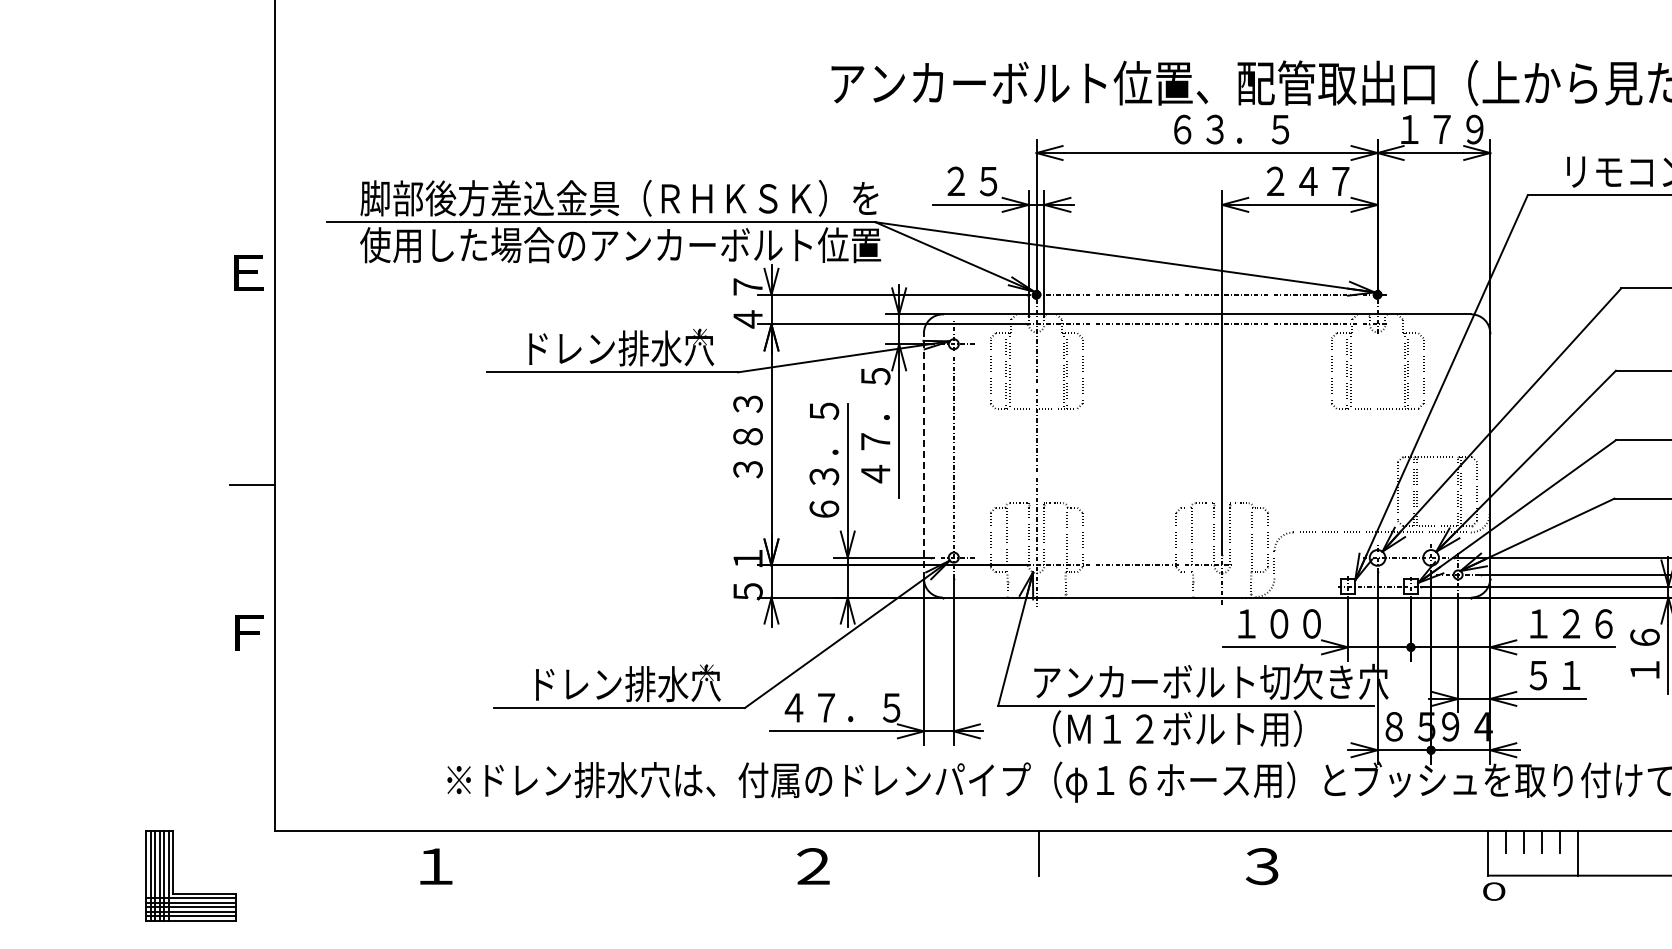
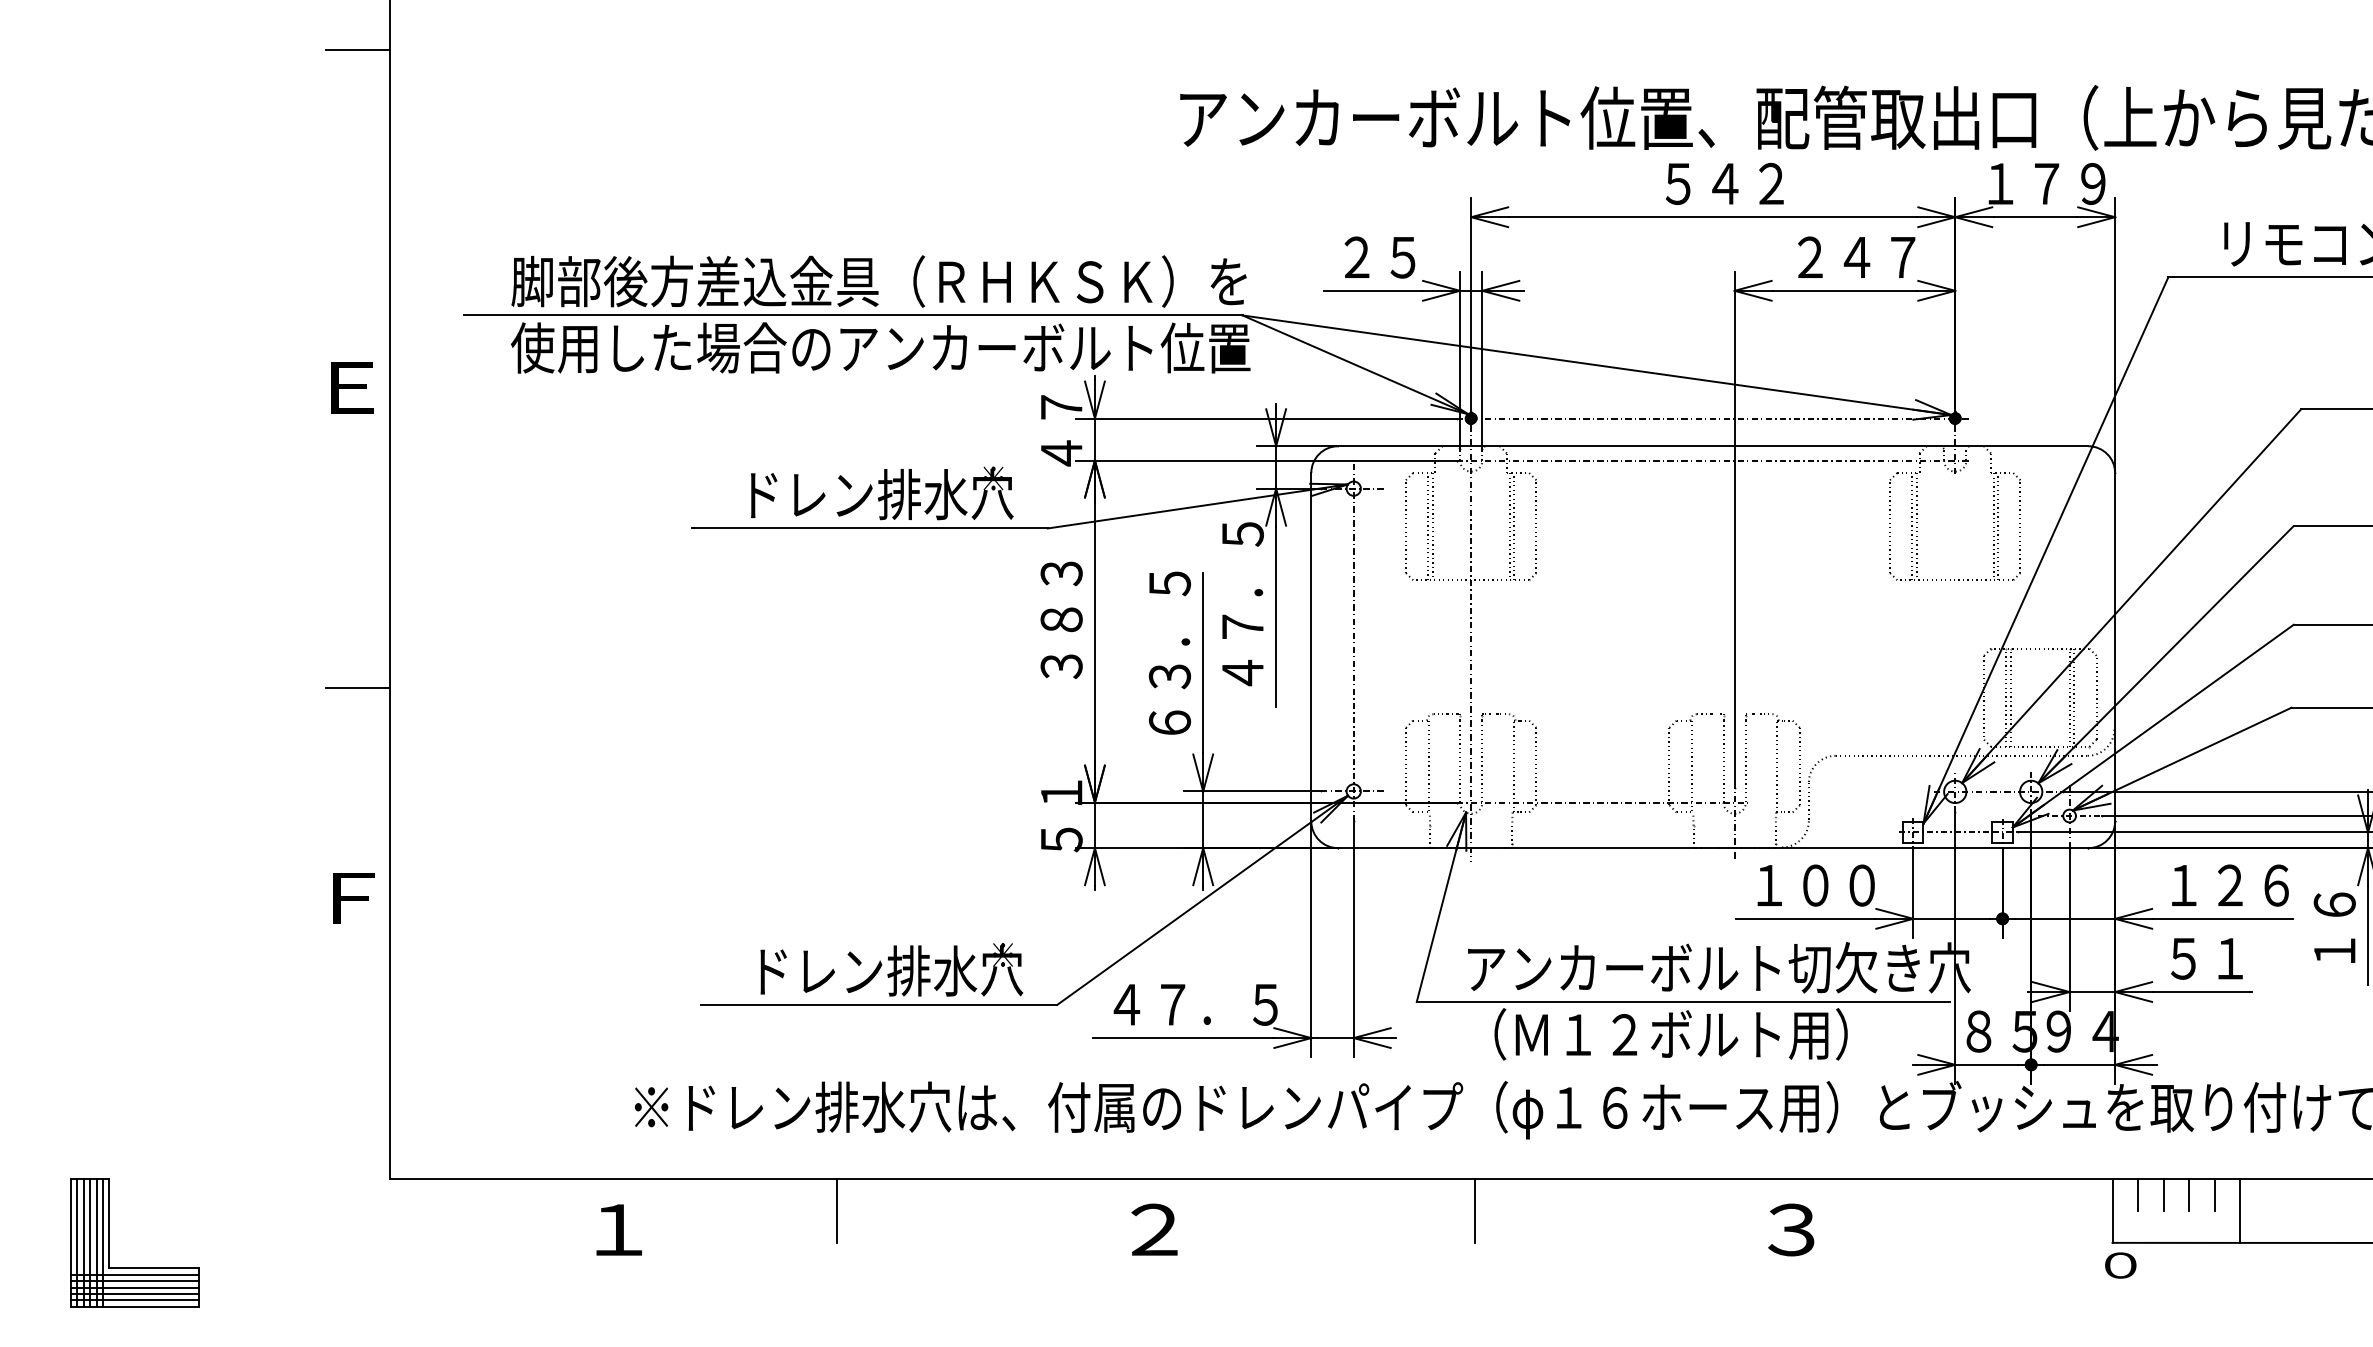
line: (251, 35) -> (356, 50), added
text: (1231, 129) -> (1747, 183), ６３．５ -> ５４２
line: (923, 455) -> (1310, 646), dashed -> solid
line: (589, 852) -> (836, 1210), added
part: (173, 875) -> (109, 1242), moved

